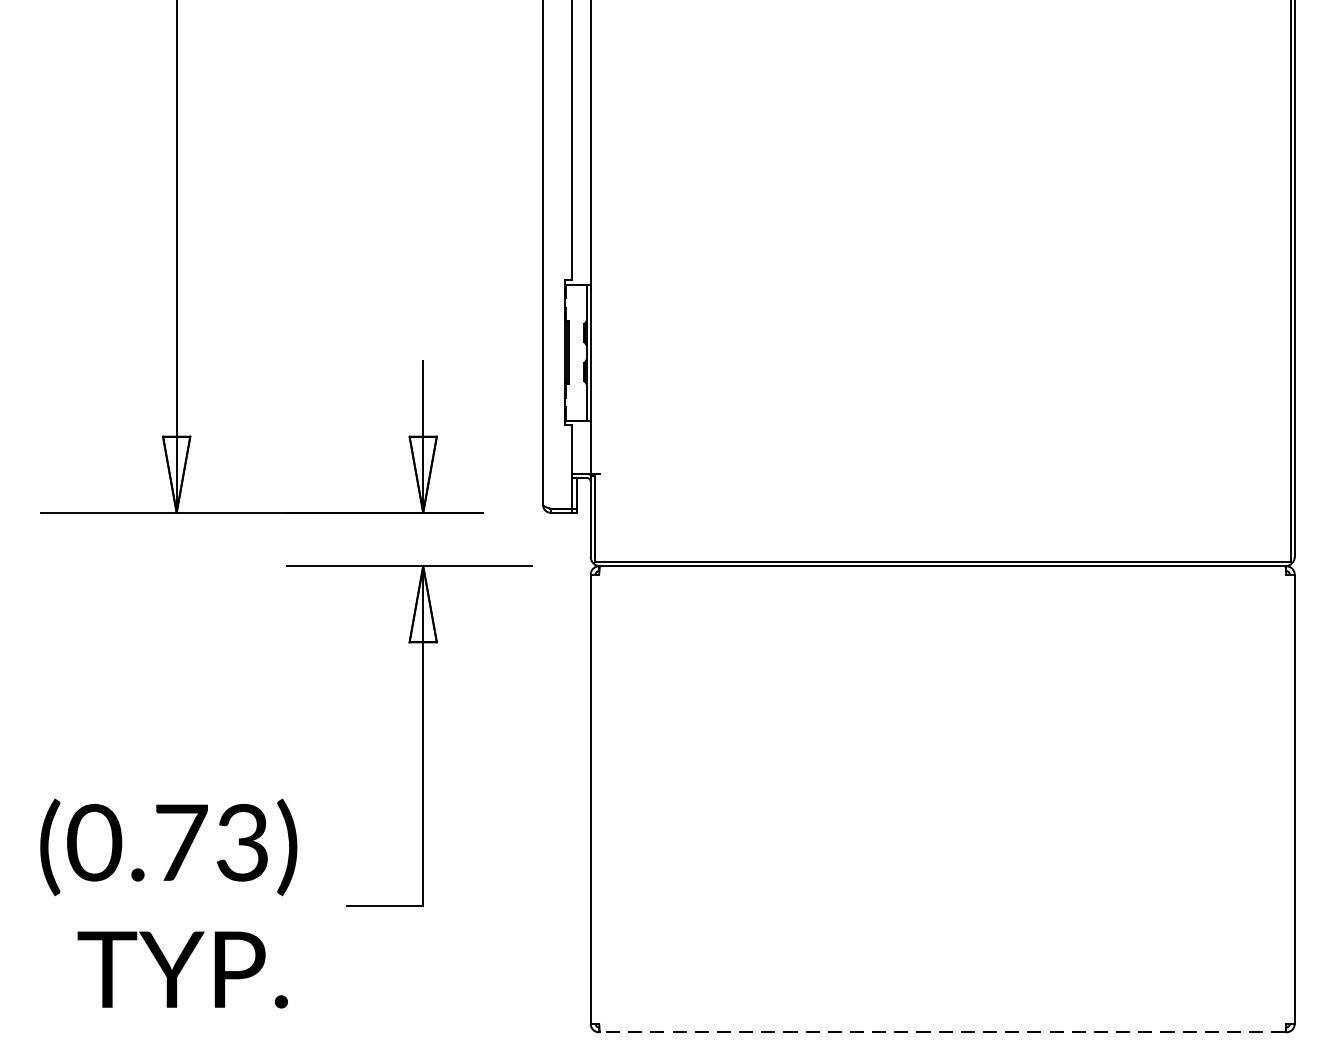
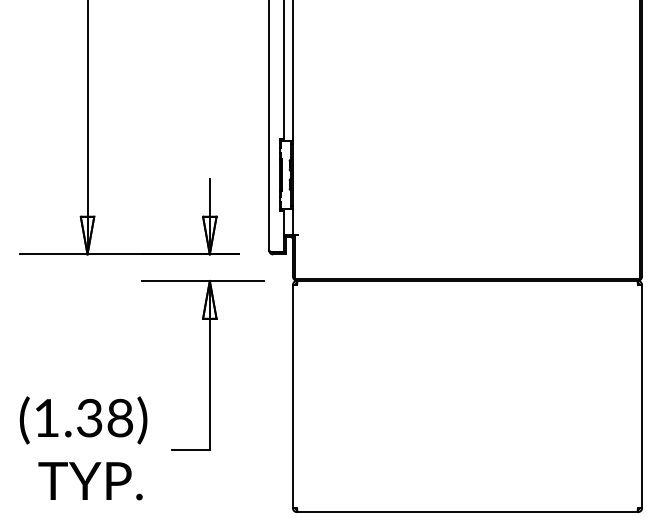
text: (168, 841) -> (83, 417), (0.73) -> (1.38)
line: (942, 1032) -> (467, 512), dashed -> solid

